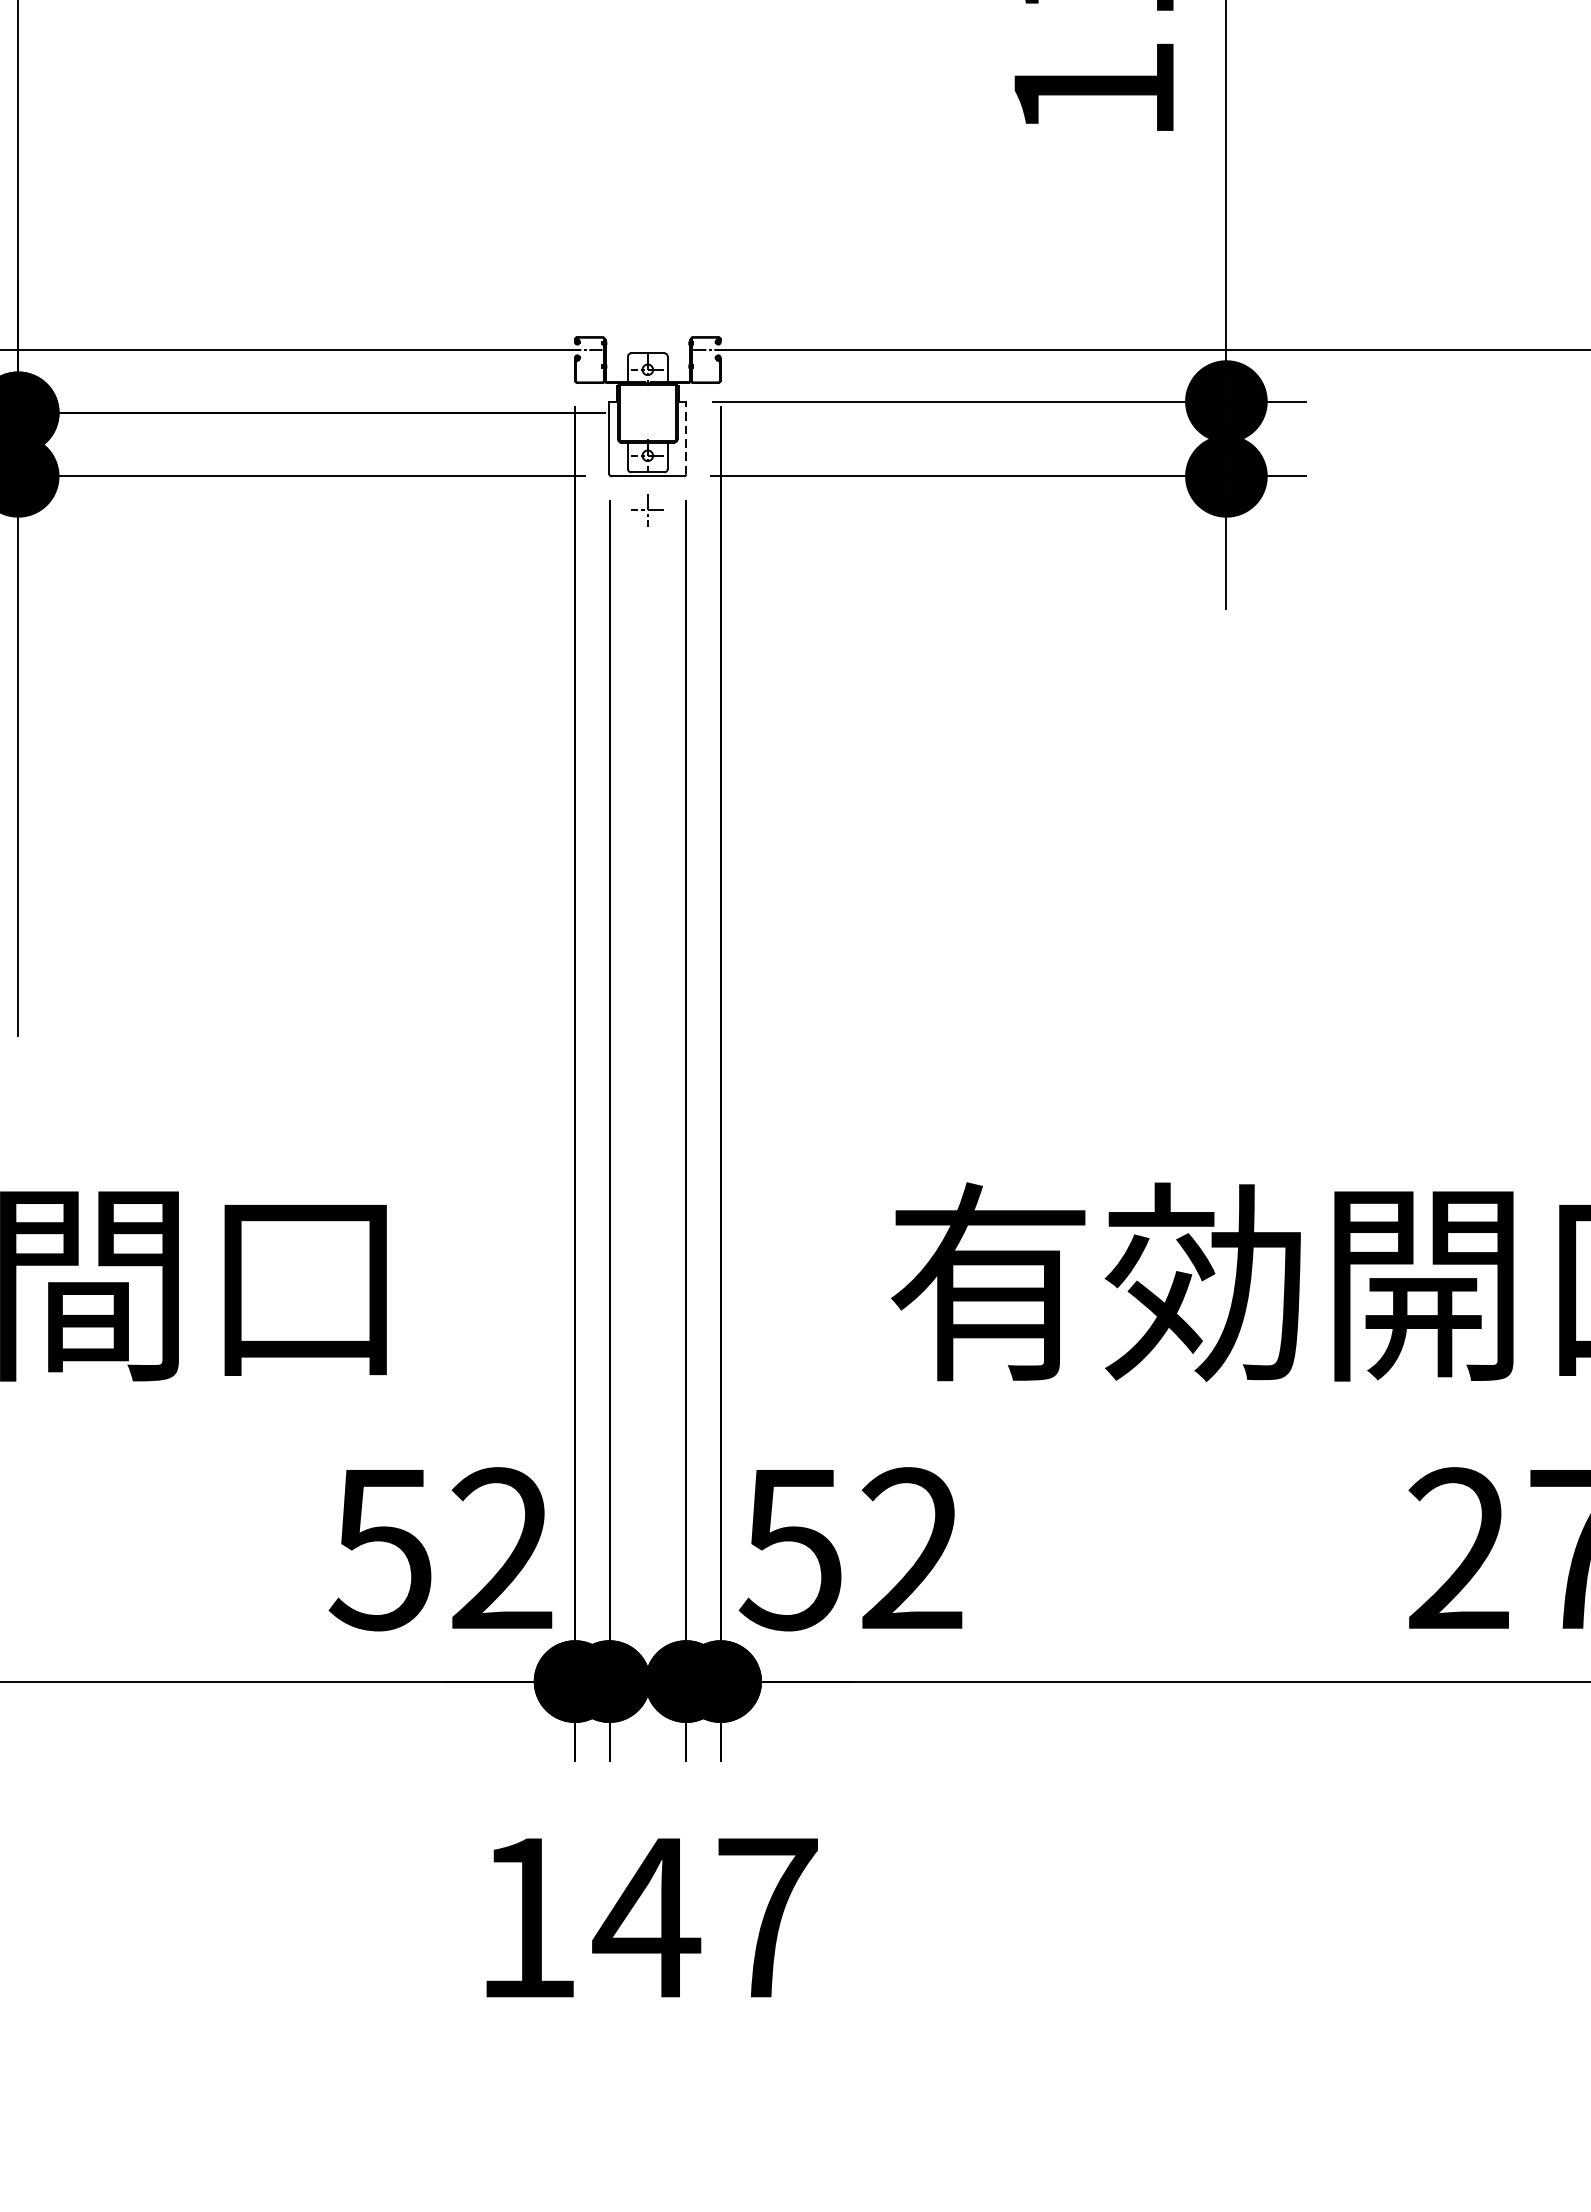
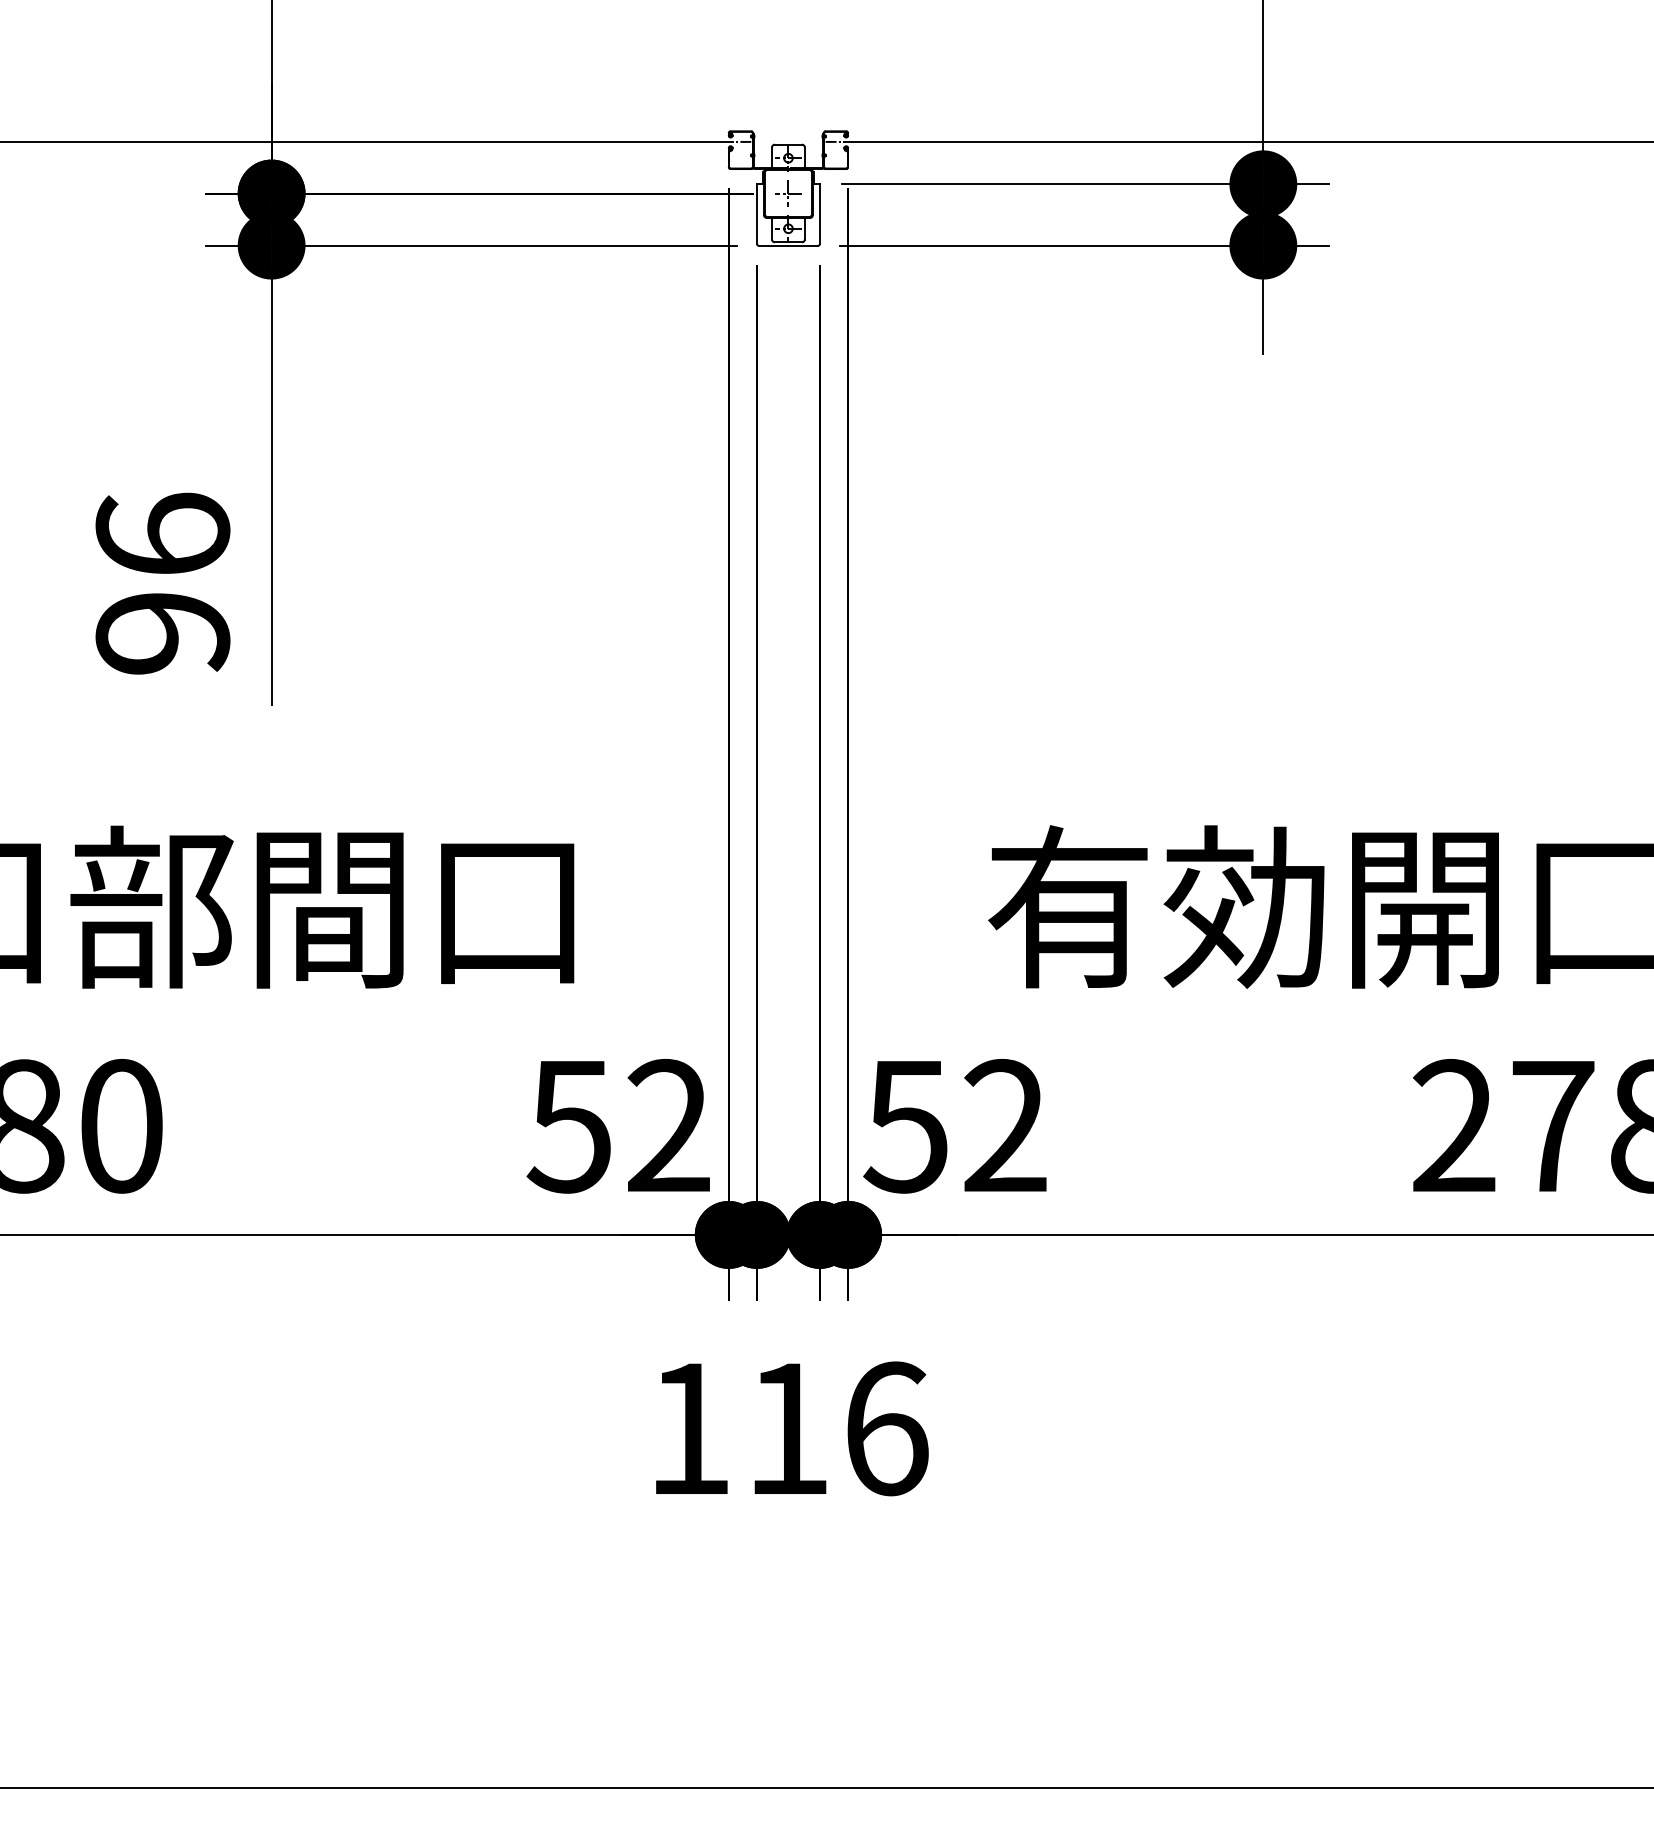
line: (685, 438) -> (819, 214), dashed -> solid
part: (647, 510) -> (788, 193), moved
text: (705, 1917) -> (835, 1428), 147 -> 116

